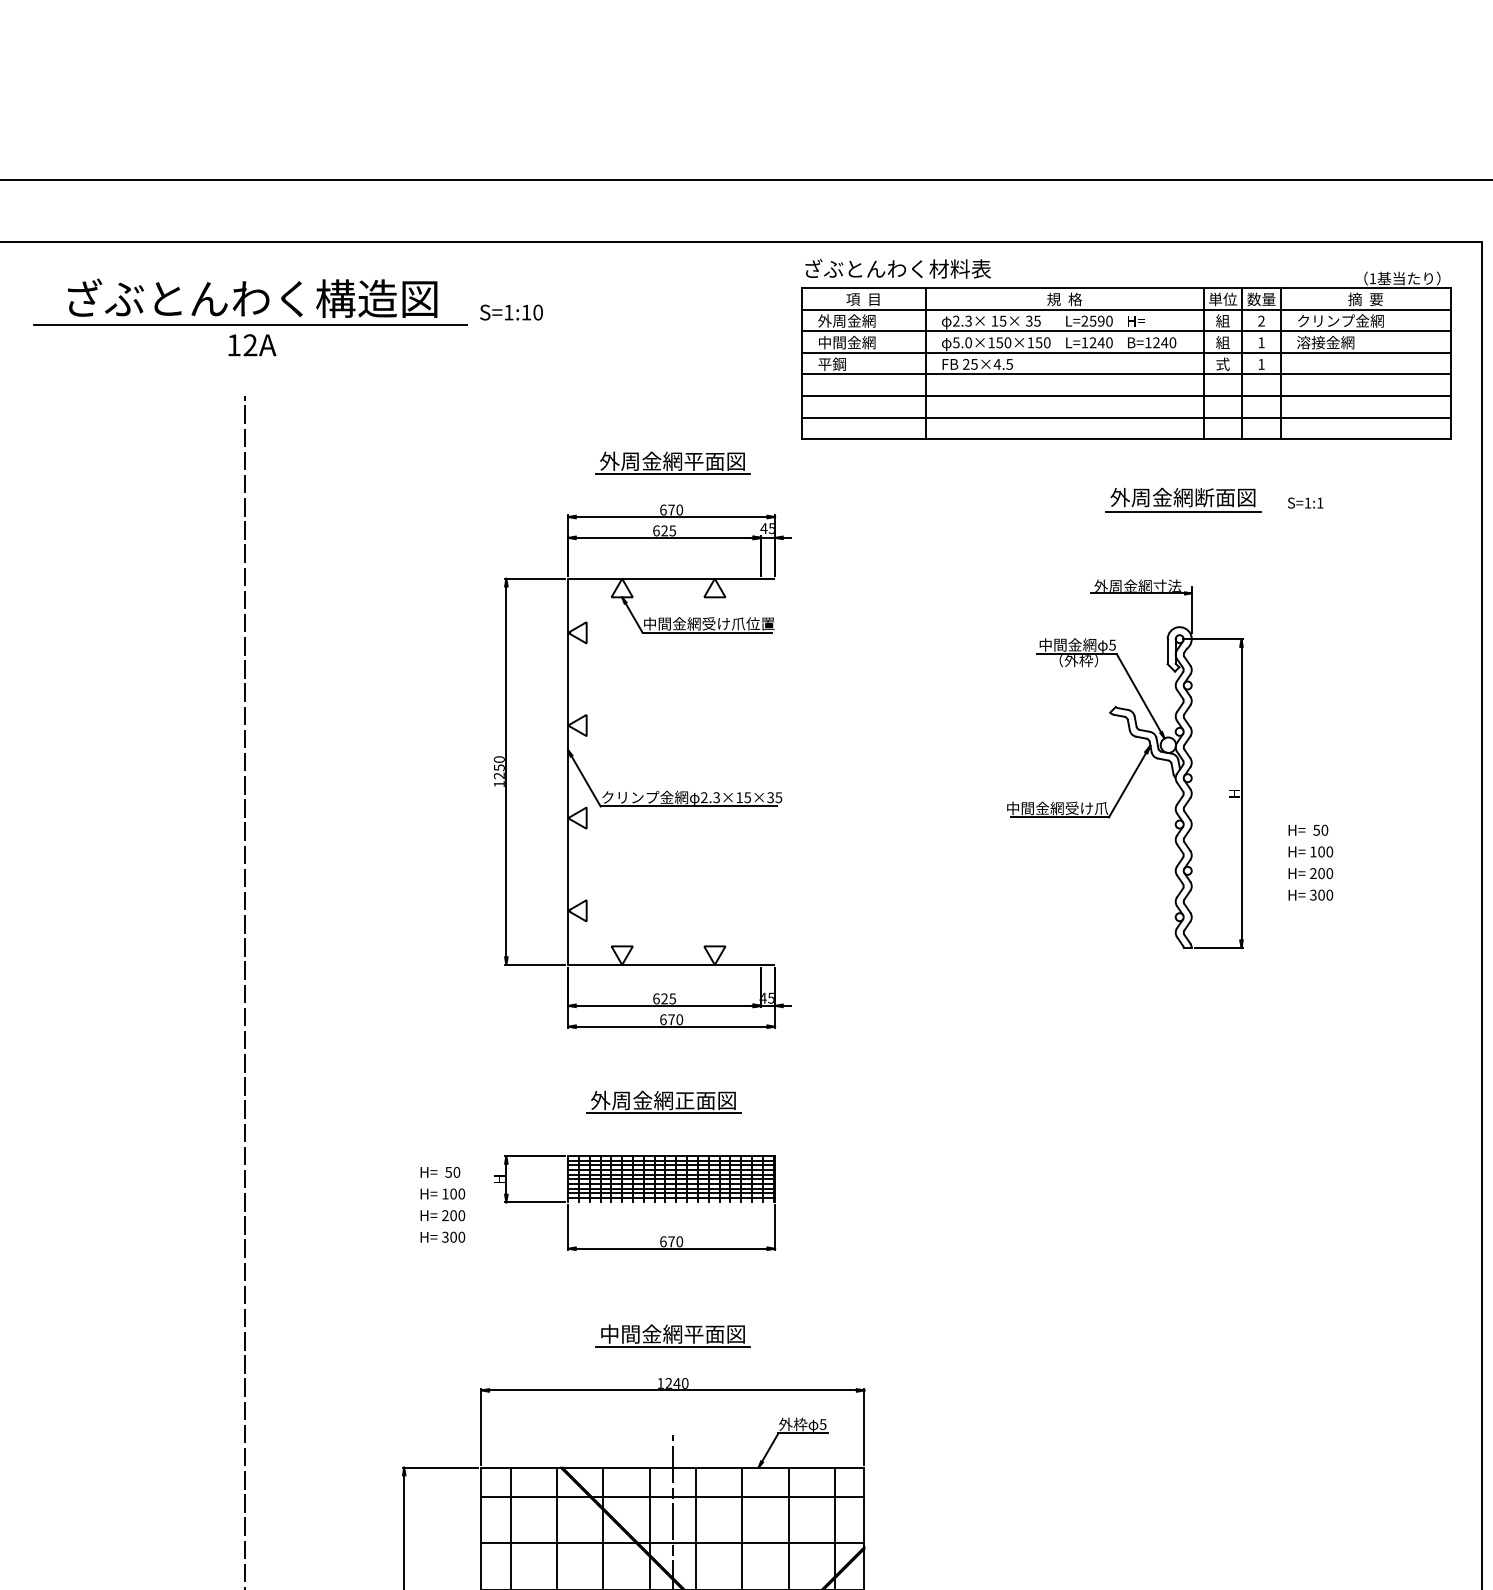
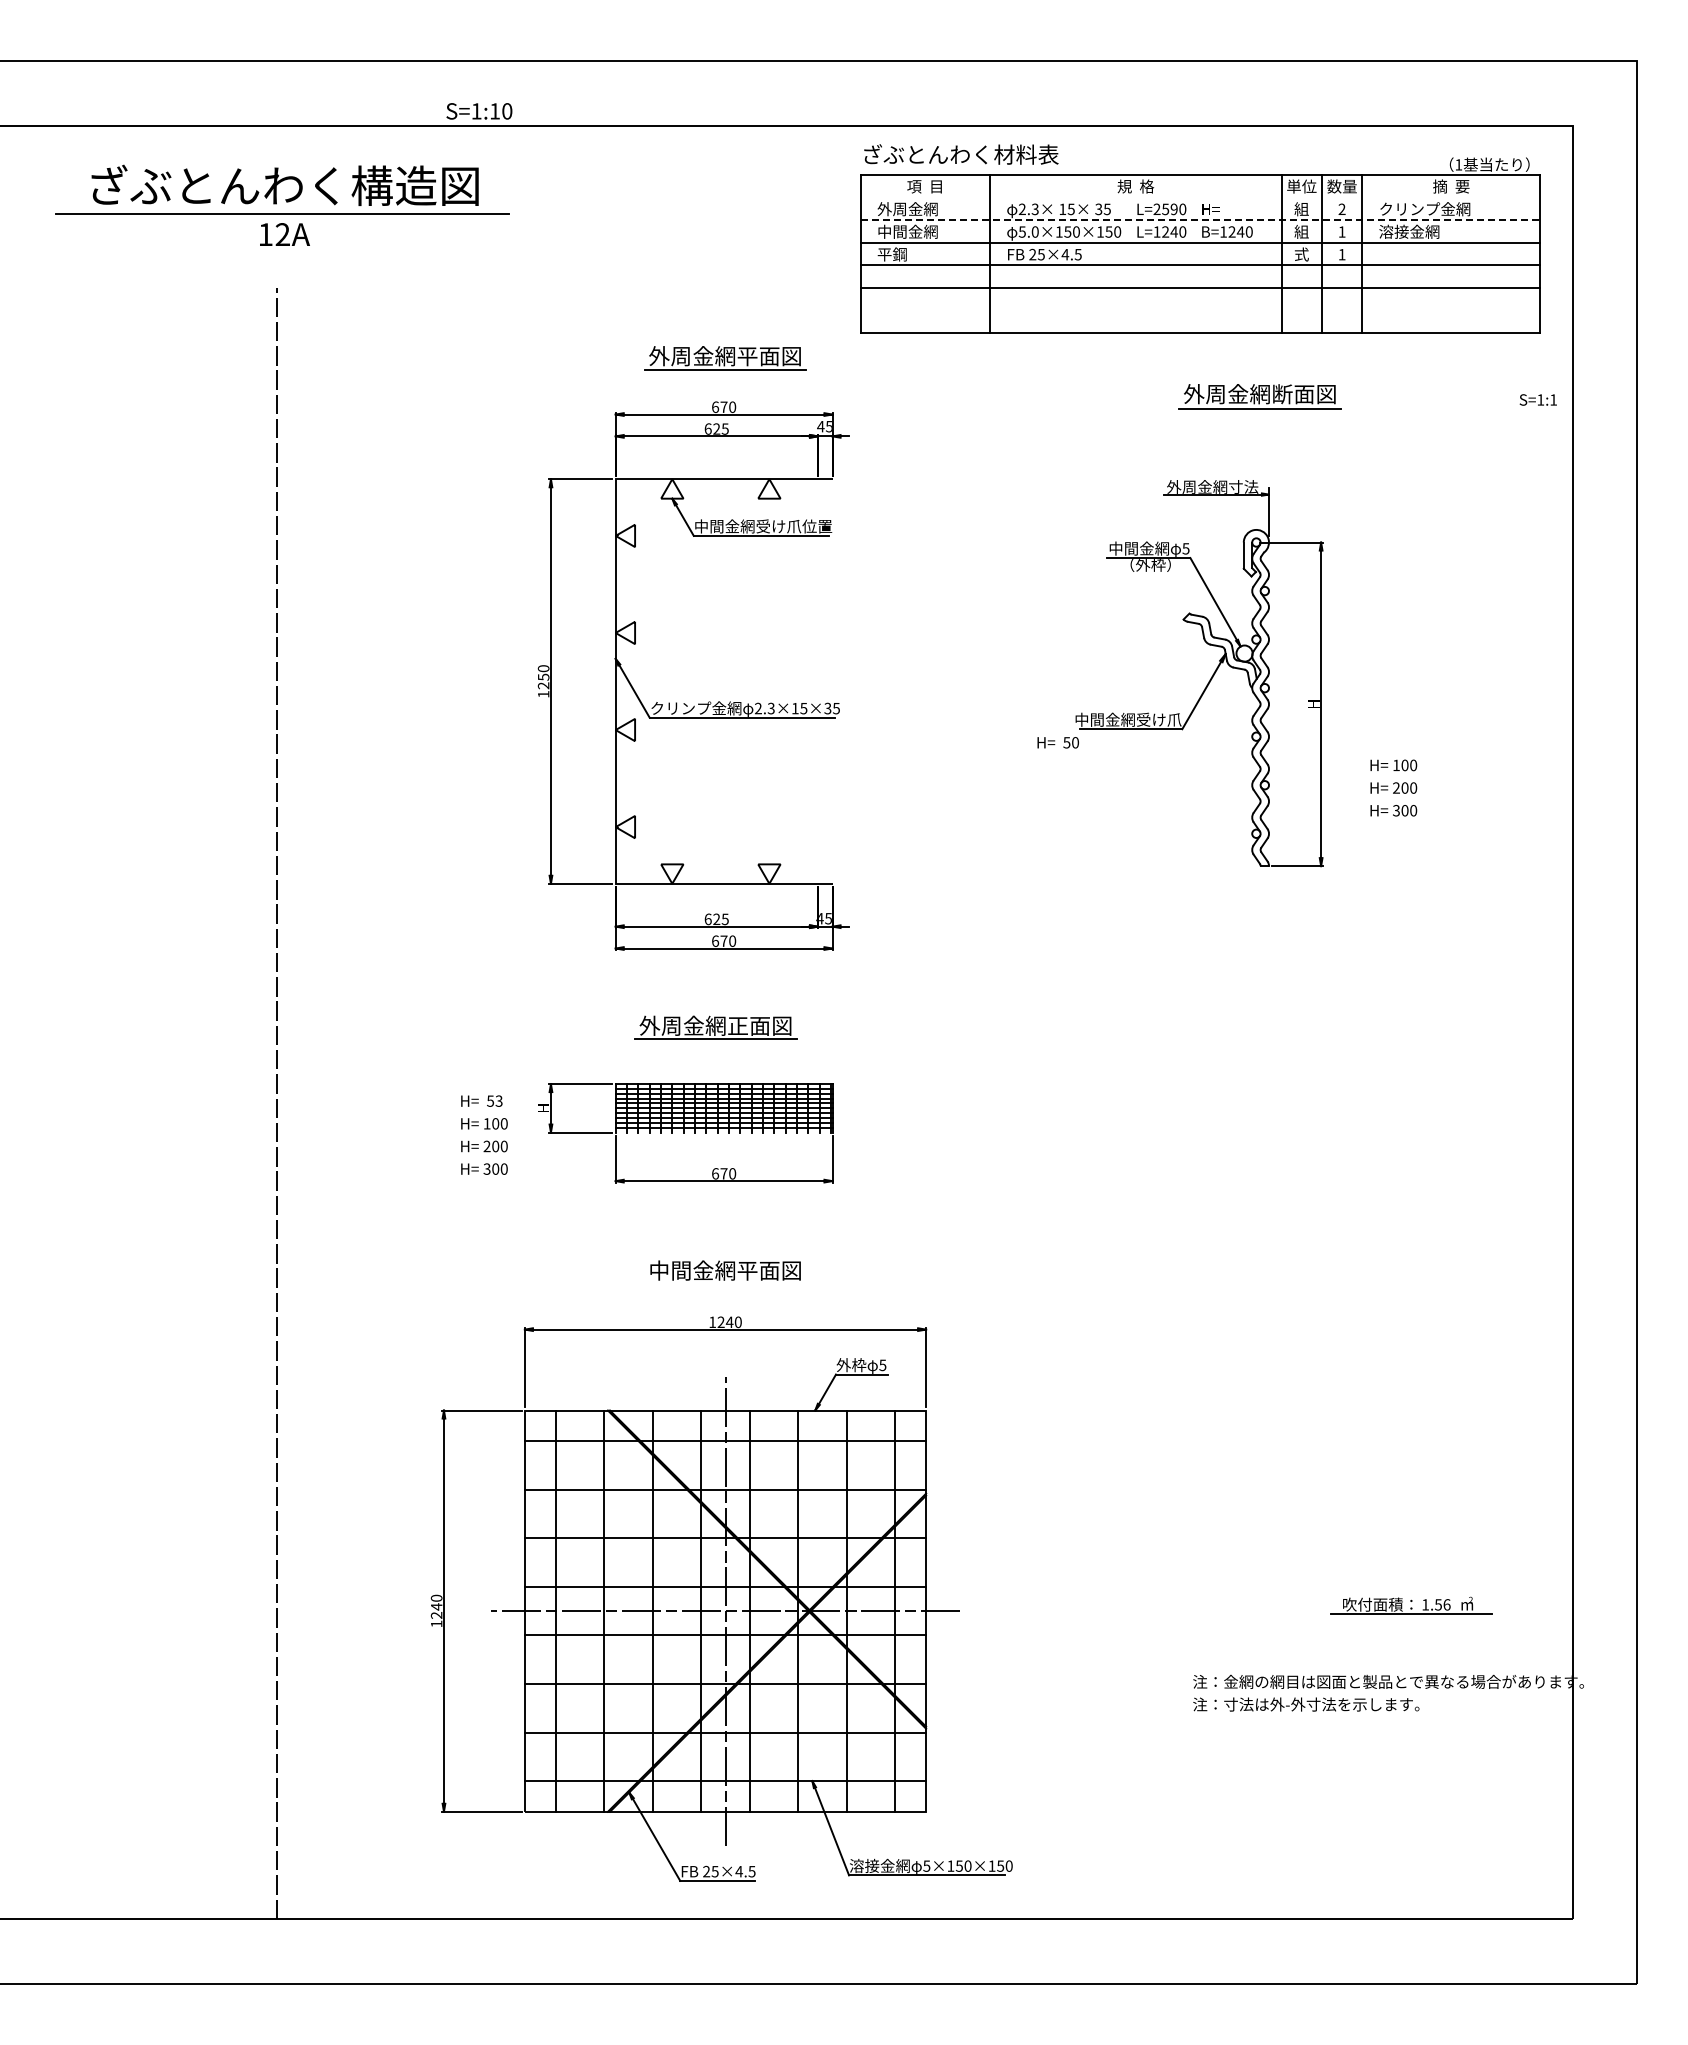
line: (1126, 309) -> (1200, 197), removed
text: (511, 312) -> (479, 111), moved
line: (1126, 330) -> (1200, 219), solid -> dashed
line: (1126, 417) -> (1200, 310), removed
text: (1304, 502) -> (1537, 399), moved
text: (1307, 830) -> (1057, 742), moved
text: (456, 1171) -> (498, 1100), 50 -> 53
line: (672, 1347) -> (725, 1284), removed

